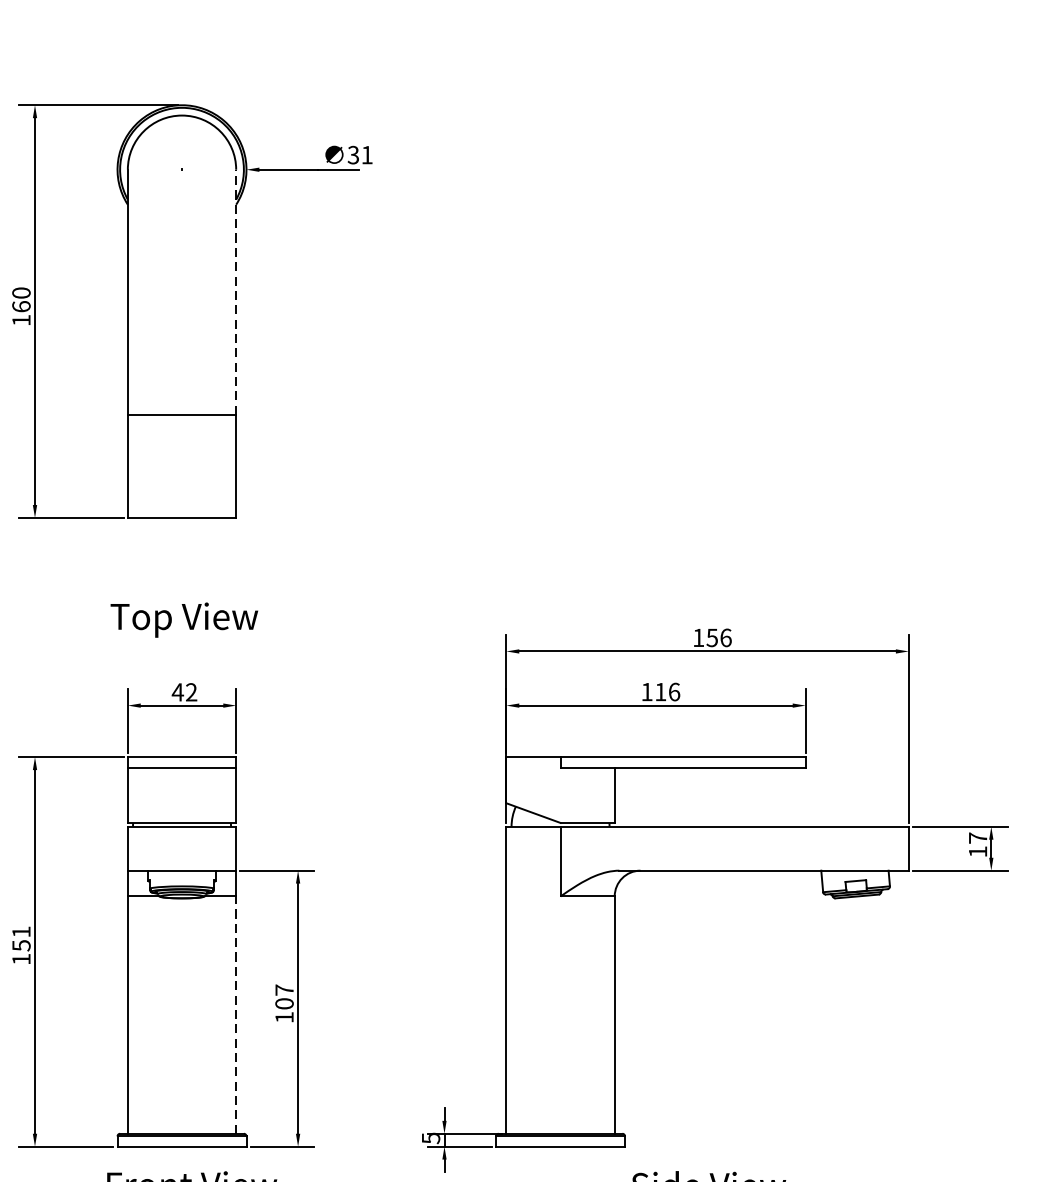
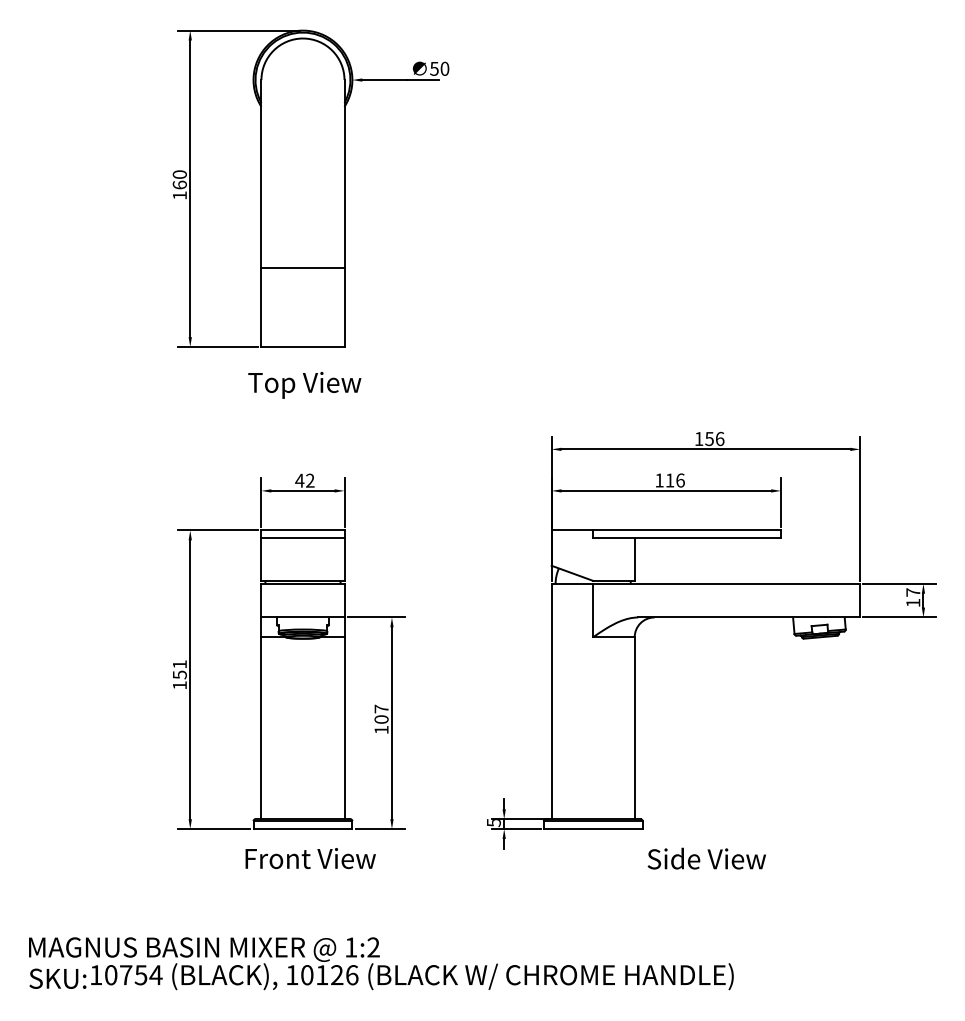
text: (360, 154) -> (439, 68), 31 -> 50
line: (236, 291) -> (344, 173), dashed -> solid
text: (184, 620) -> (304, 385), moved
line: (236, 1015) -> (344, 728), dashed -> solid

